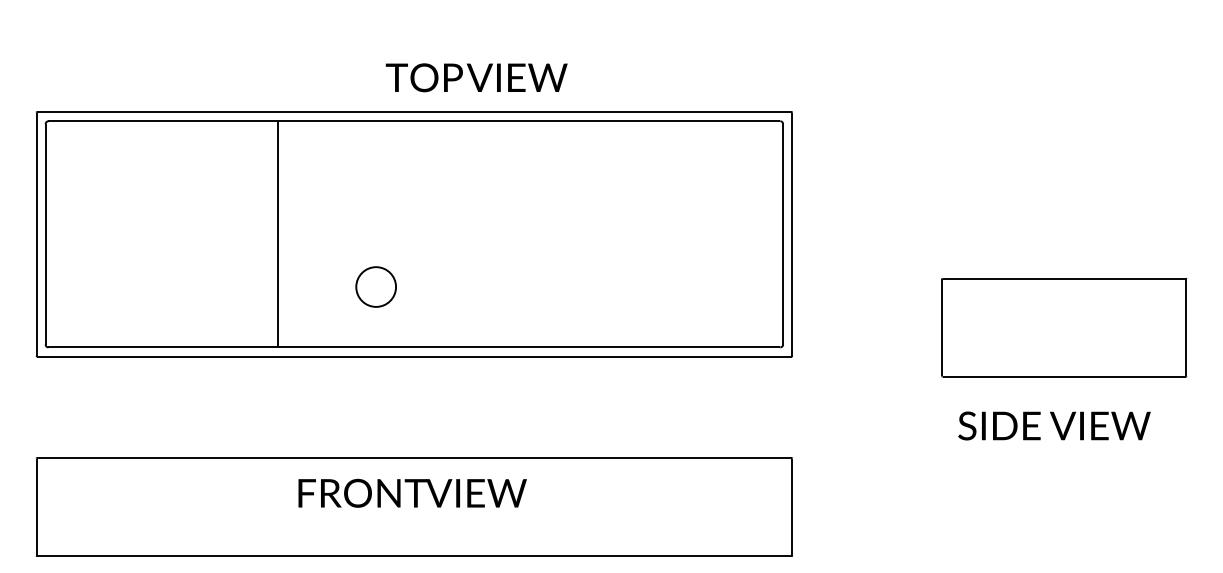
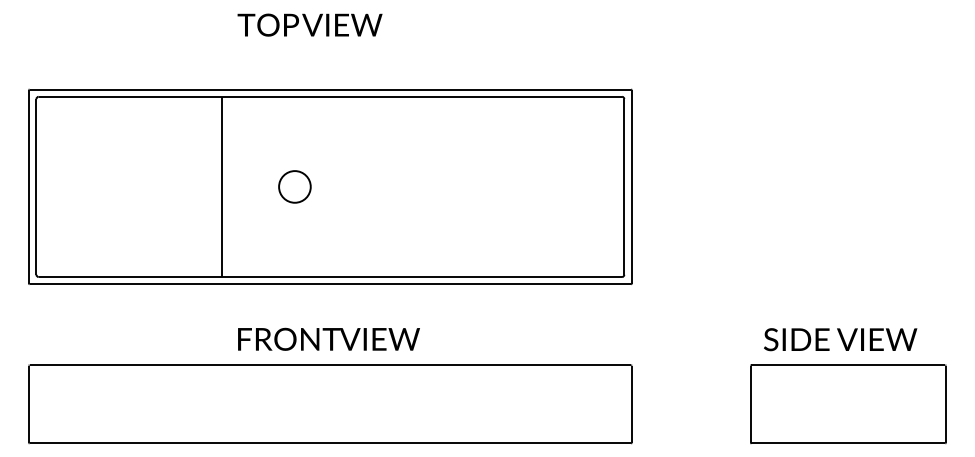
text: (476, 76) -> (309, 24), moved
part: (375, 286) -> (294, 186), moved
part: (1064, 327) -> (848, 404), moved
text: (412, 492) -> (328, 338), moved

